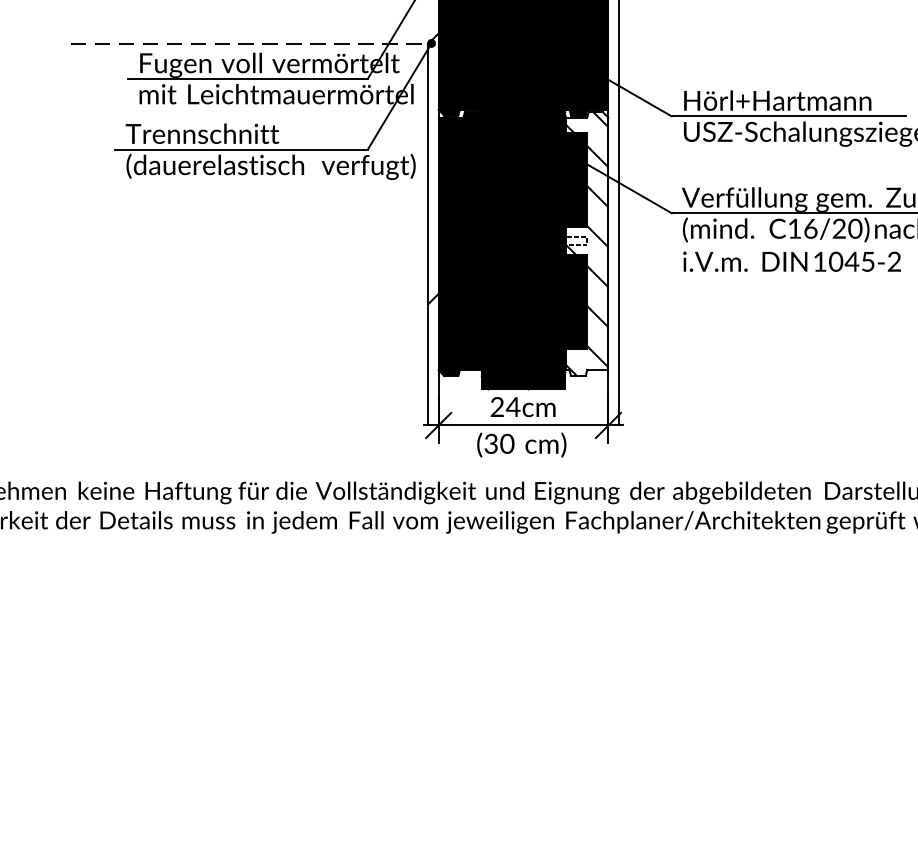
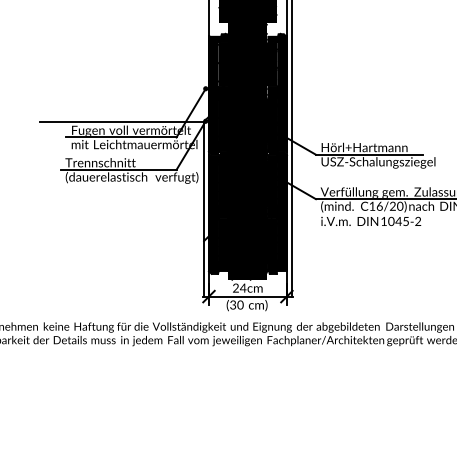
line: (250, 43) -> (122, 121), dashed -> solid
fill: (585, 242) -> (276, 212), added

